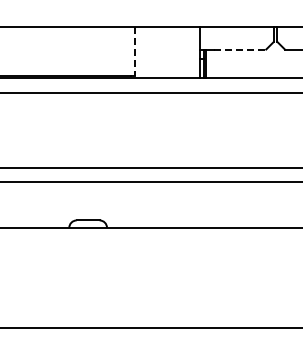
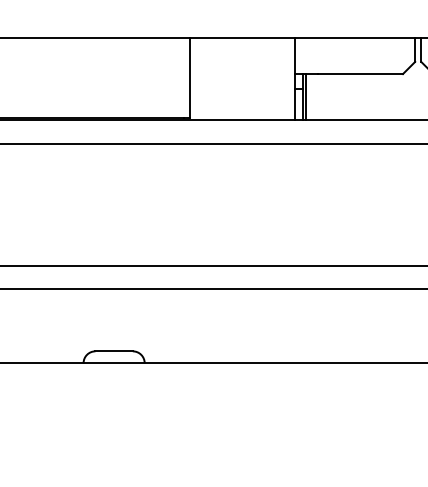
line: (240, 49) -> (361, 74), dashed -> solid
line: (134, 51) -> (189, 77), dashed -> solid

